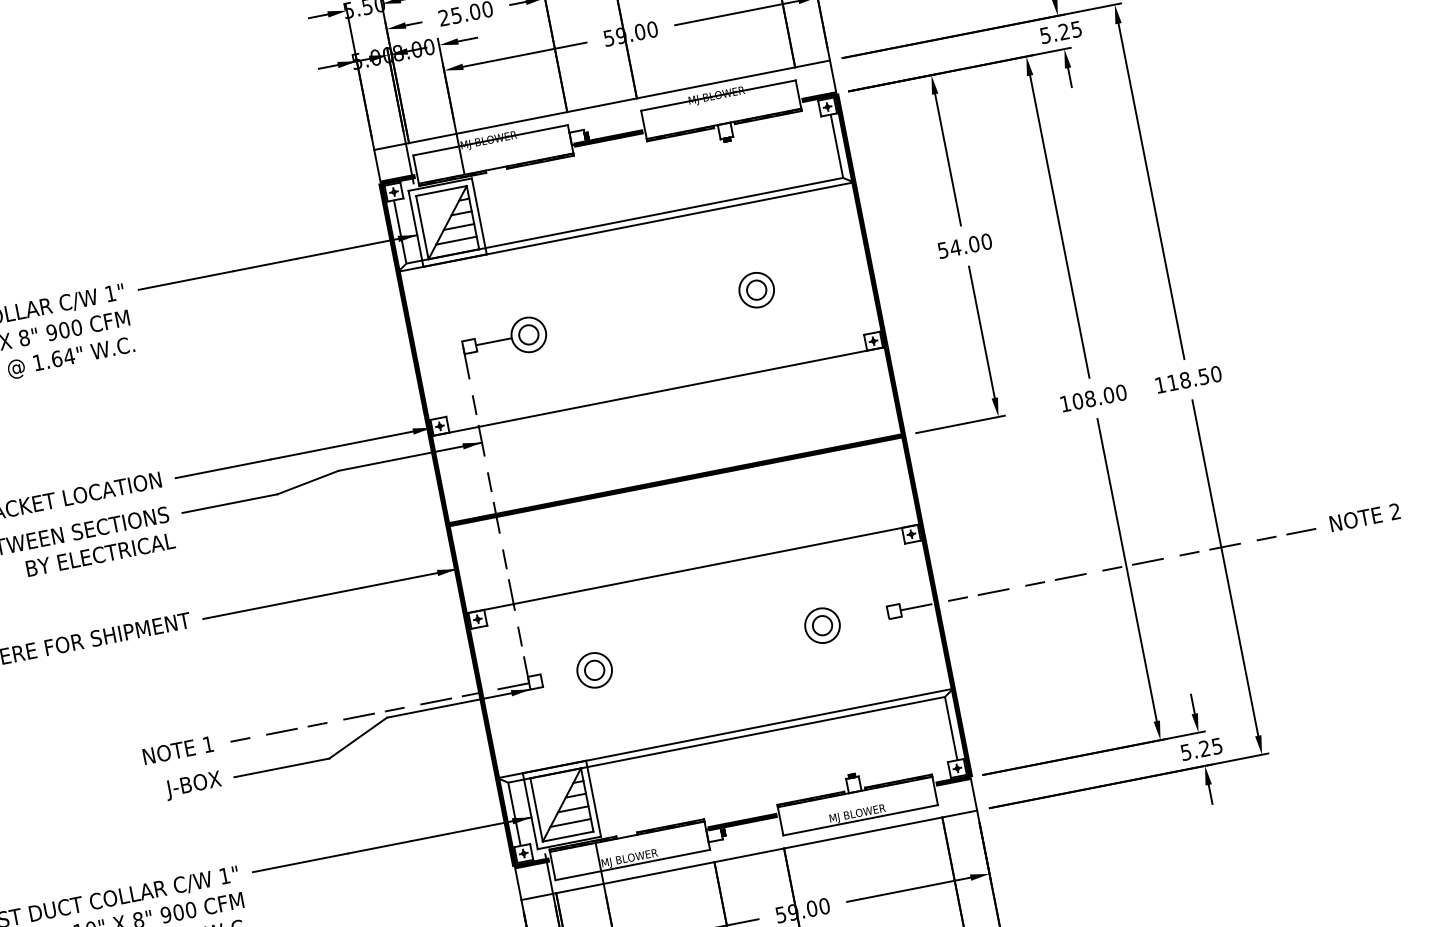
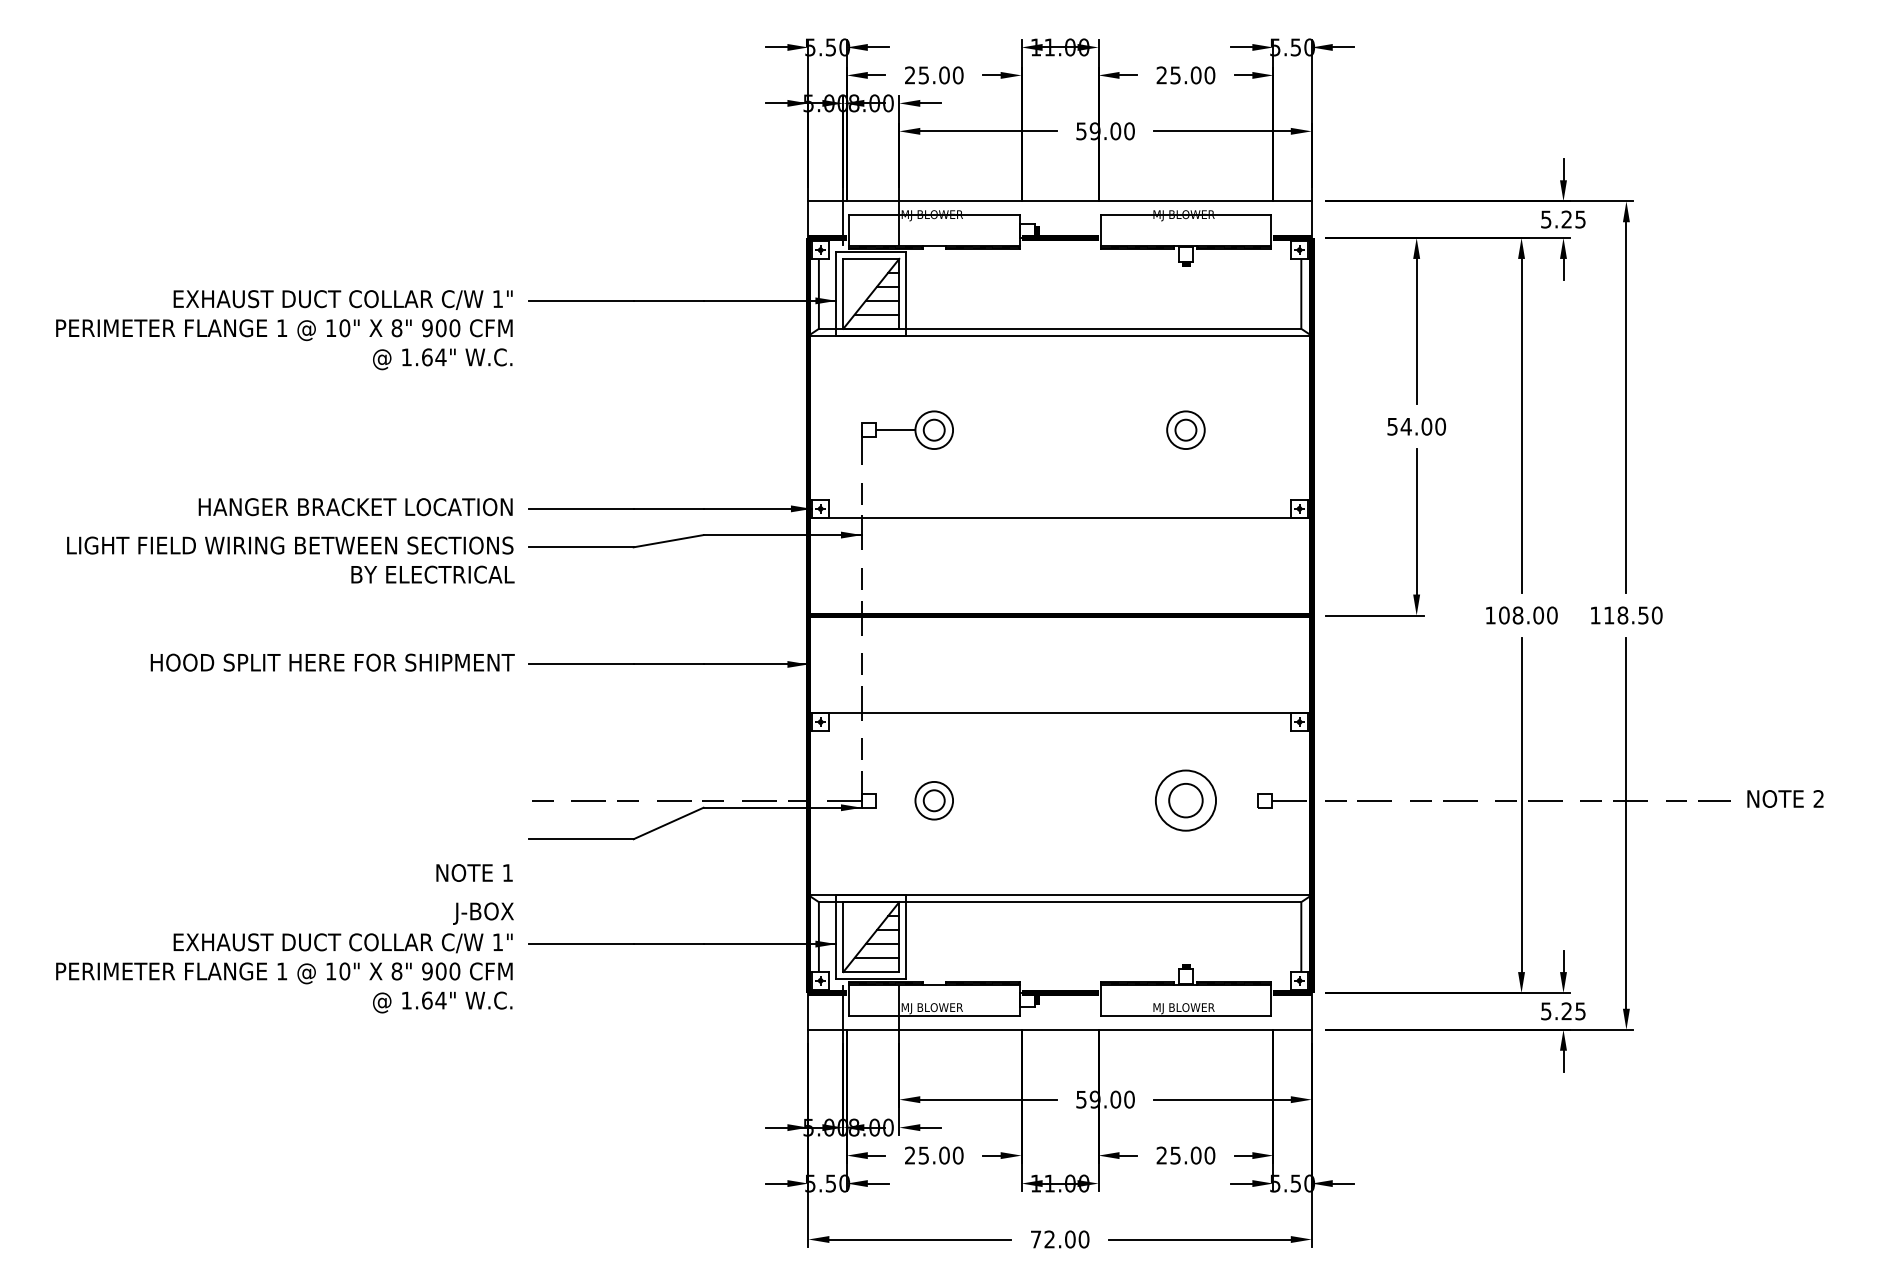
part: (822, 625) -> (1185, 800), size x1.6
text: (178, 749) -> (474, 872), moved
text: (193, 785) -> (483, 913), moved

